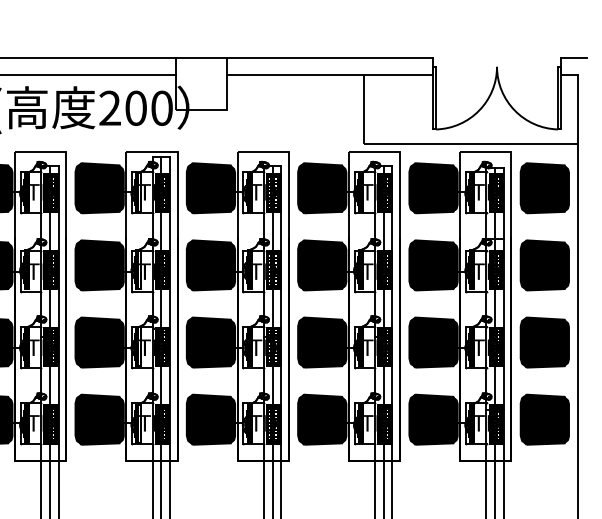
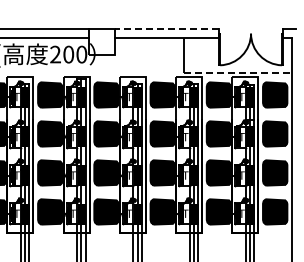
line: (329, 58) -> (166, 29), solid -> dashed
line: (472, 143) -> (238, 72), solid -> dashed

